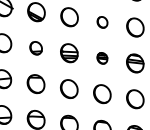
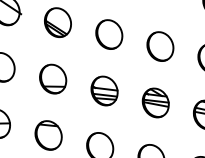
part: (102, 22) -> (160, 46), size x1.67
part: (35, 48) -> (52, 79), size x1.43
part: (102, 58) -> (155, 103), size x1.67

